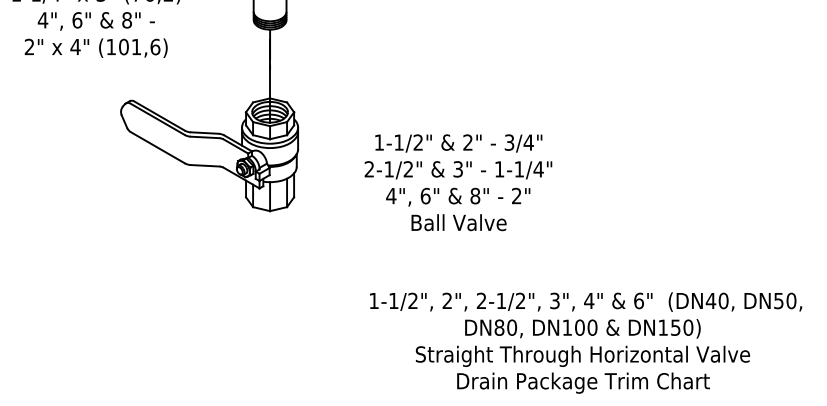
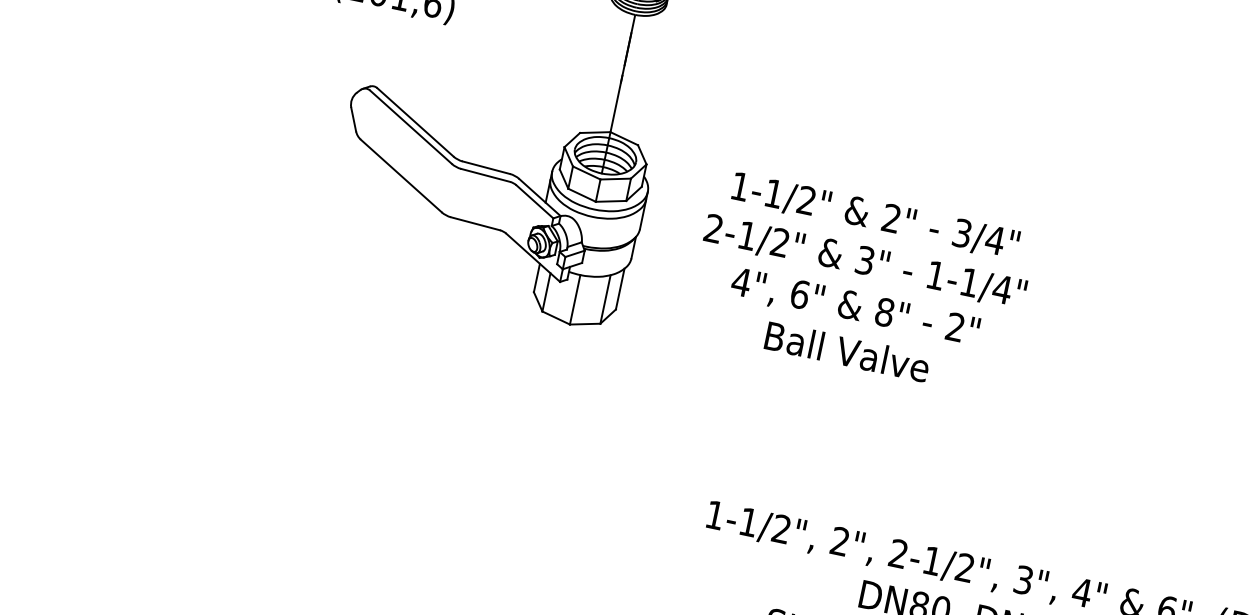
text: (458, 182) -> (860, 283), moved

